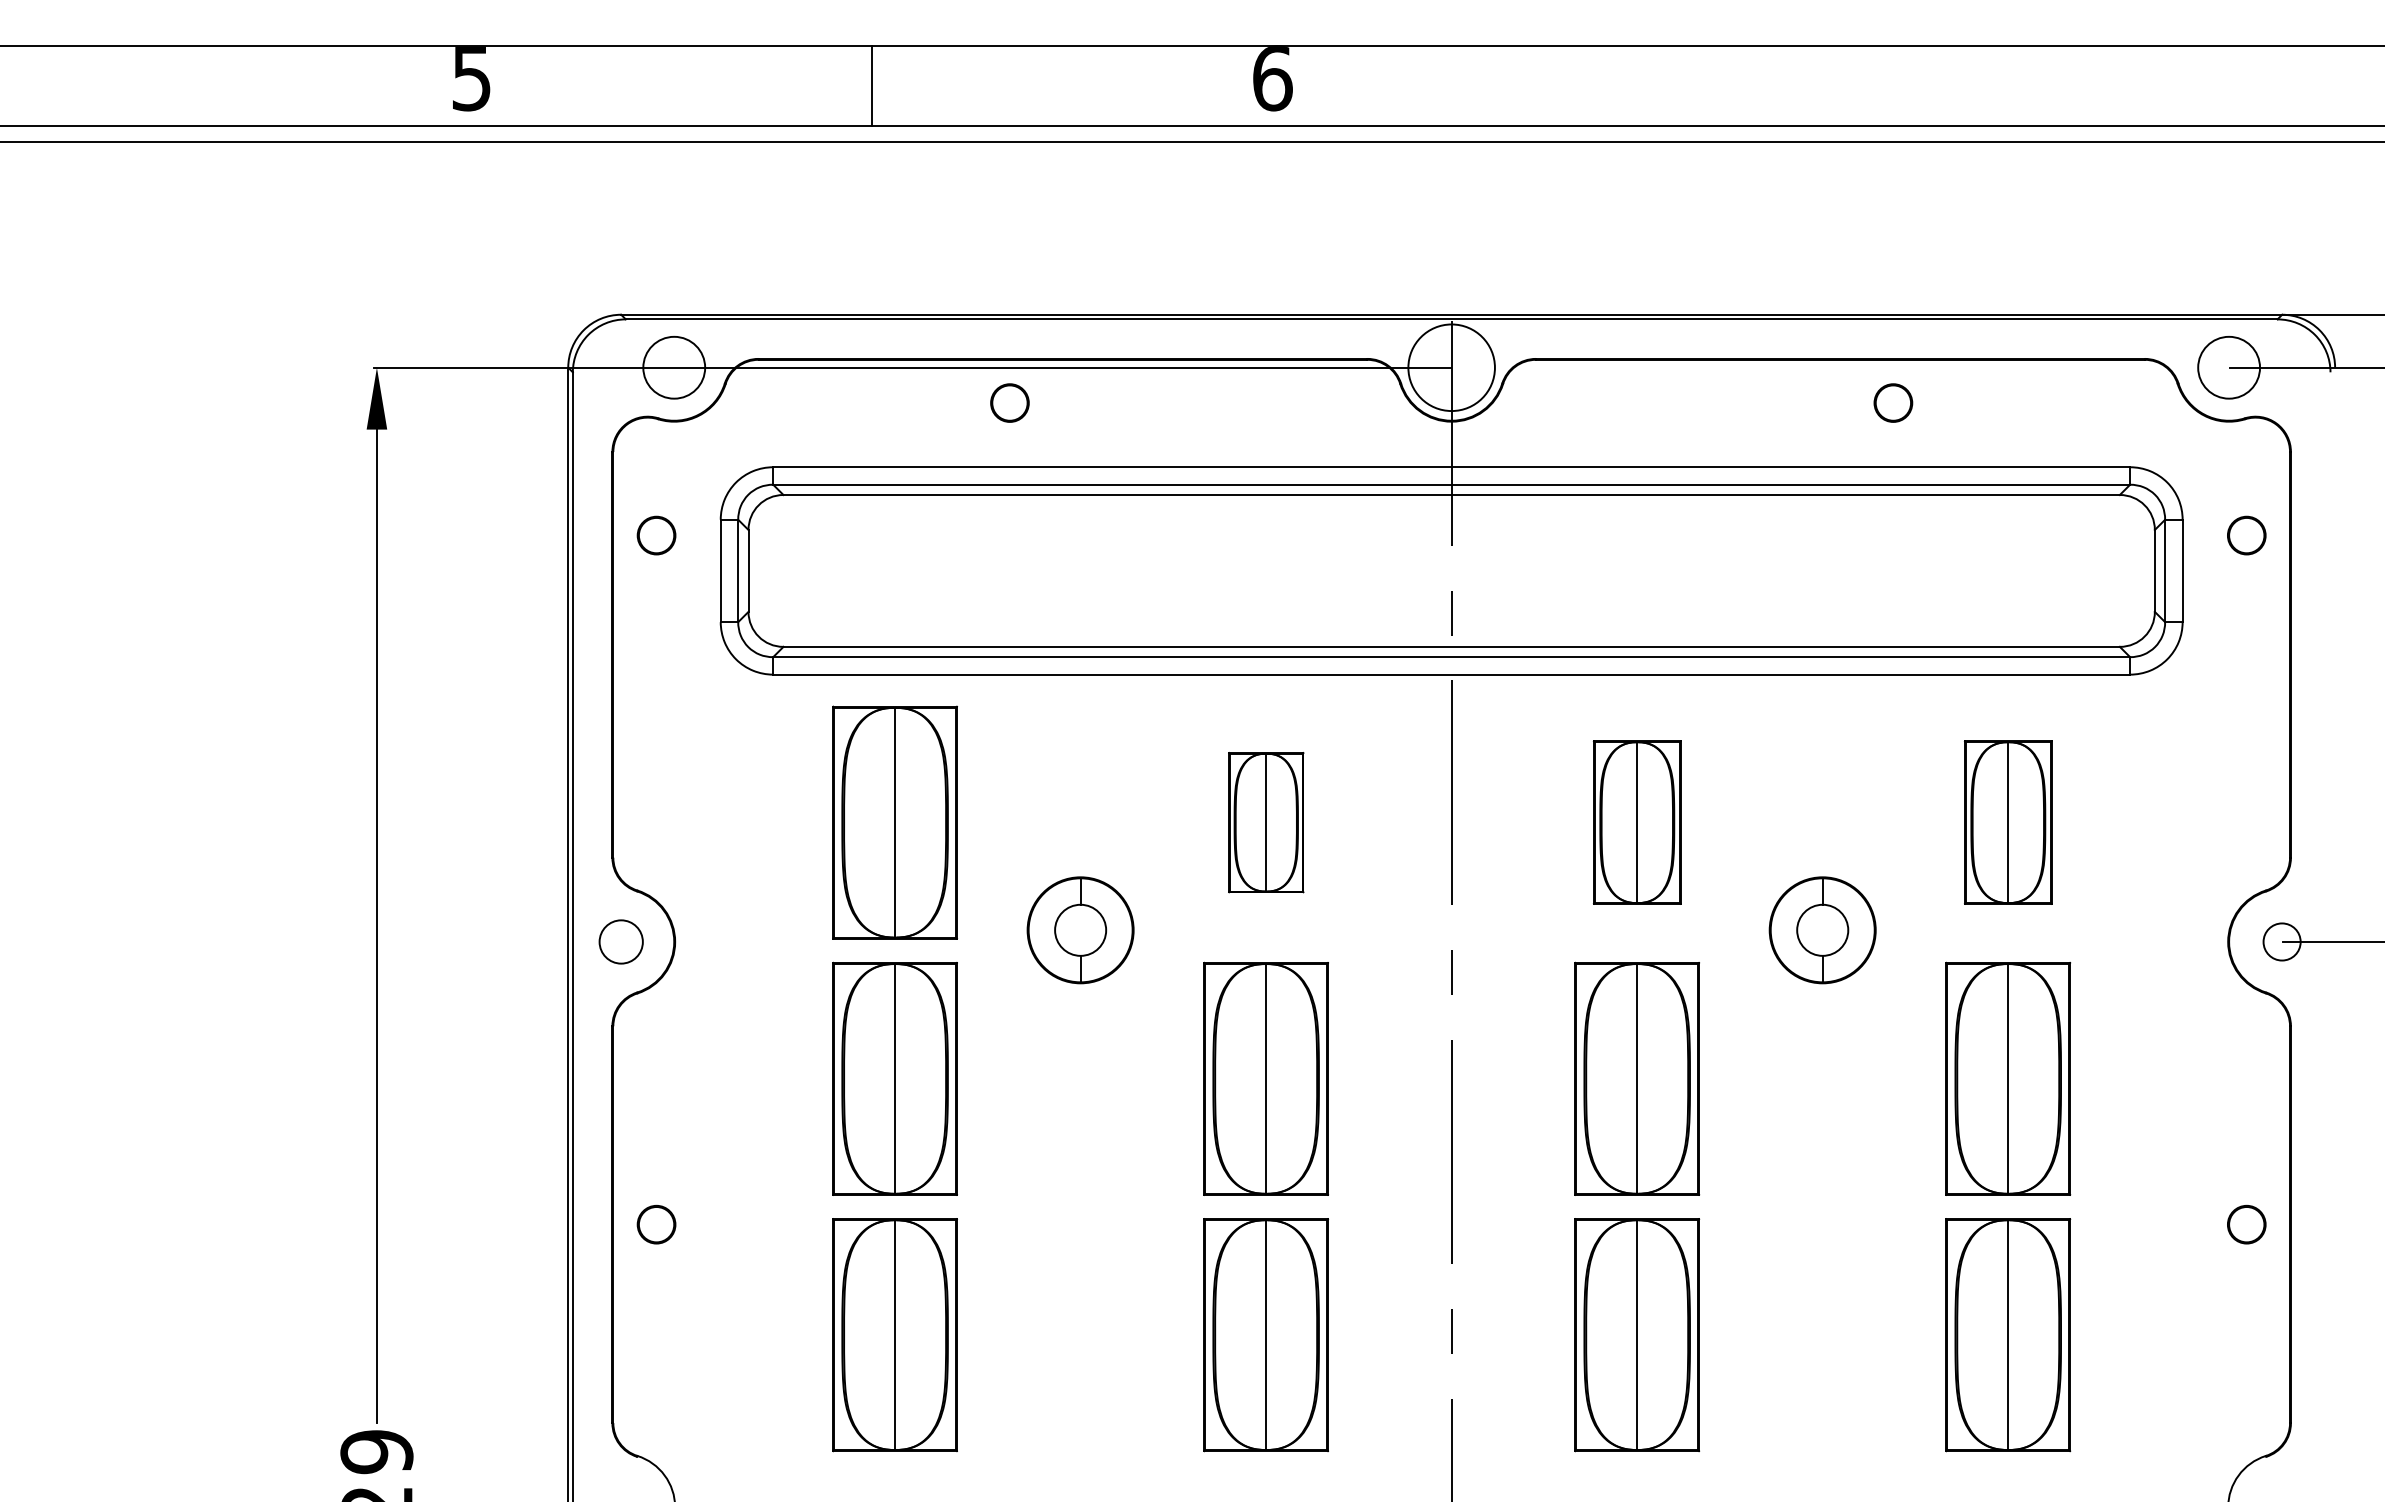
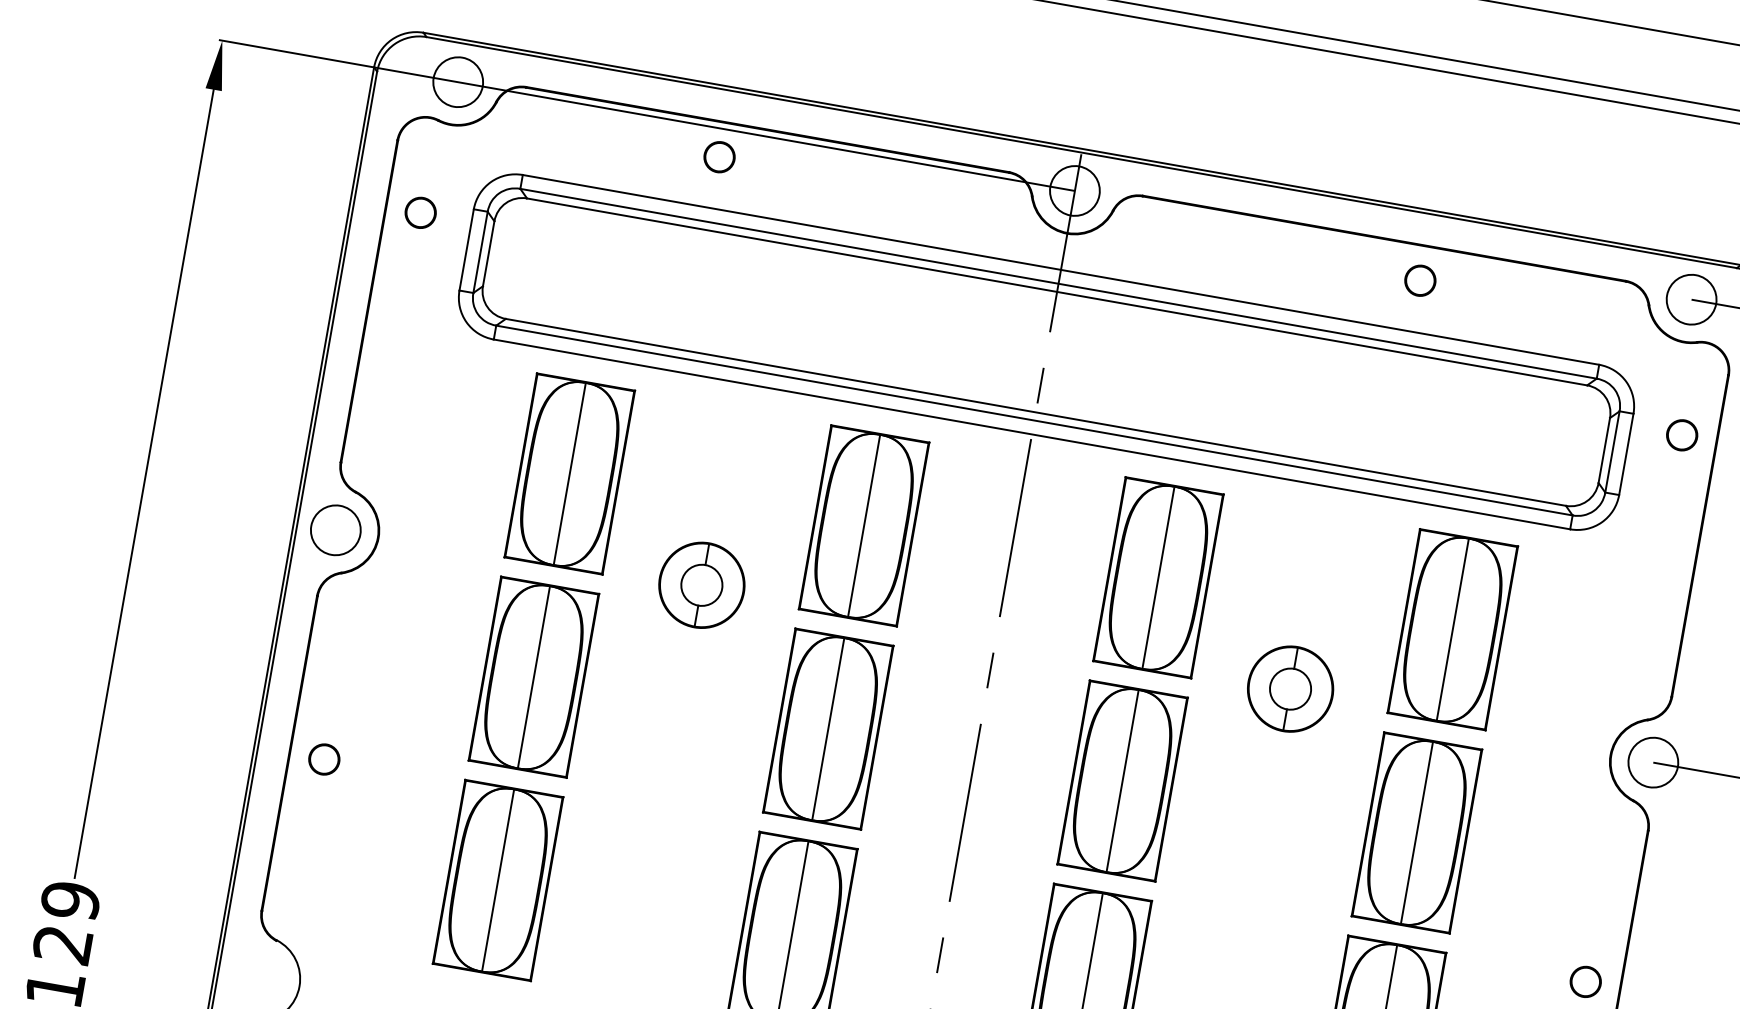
circle: (1451, 367) -> (1074, 190), size x0.71
part: (1266, 822) -> (864, 525), size x1.67
part: (1637, 822) -> (1158, 577), size x1.43
part: (2008, 822) -> (1453, 629), size x1.43
circle: (621, 941) -> (336, 529), size x1.43
circle: (2282, 941) -> (1653, 762), size x1.67

